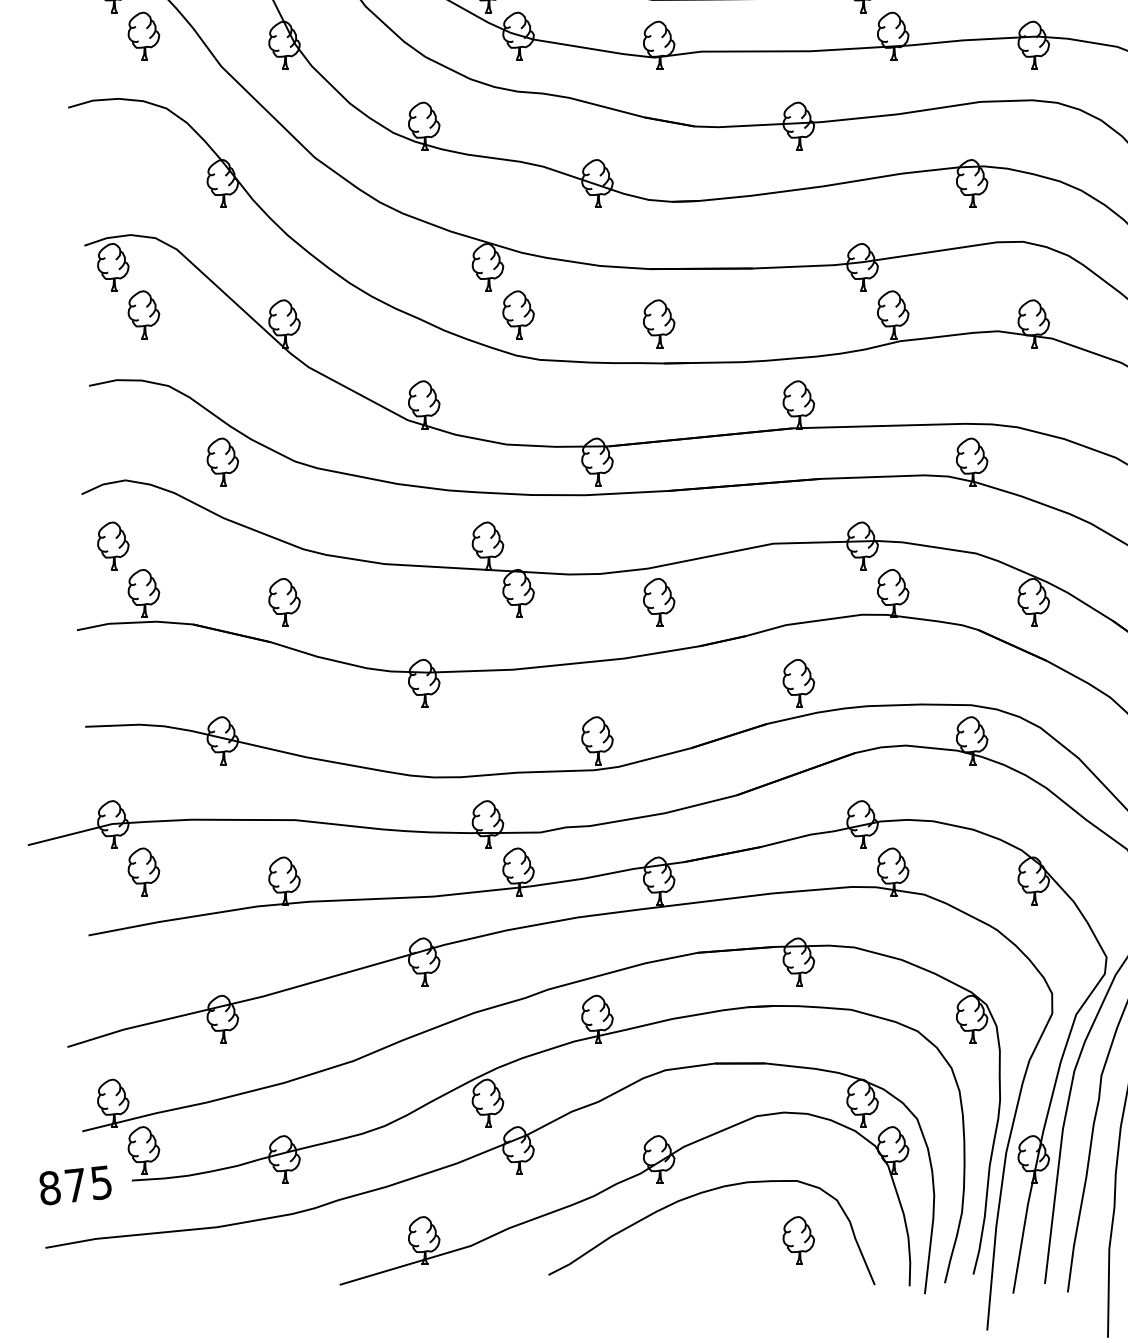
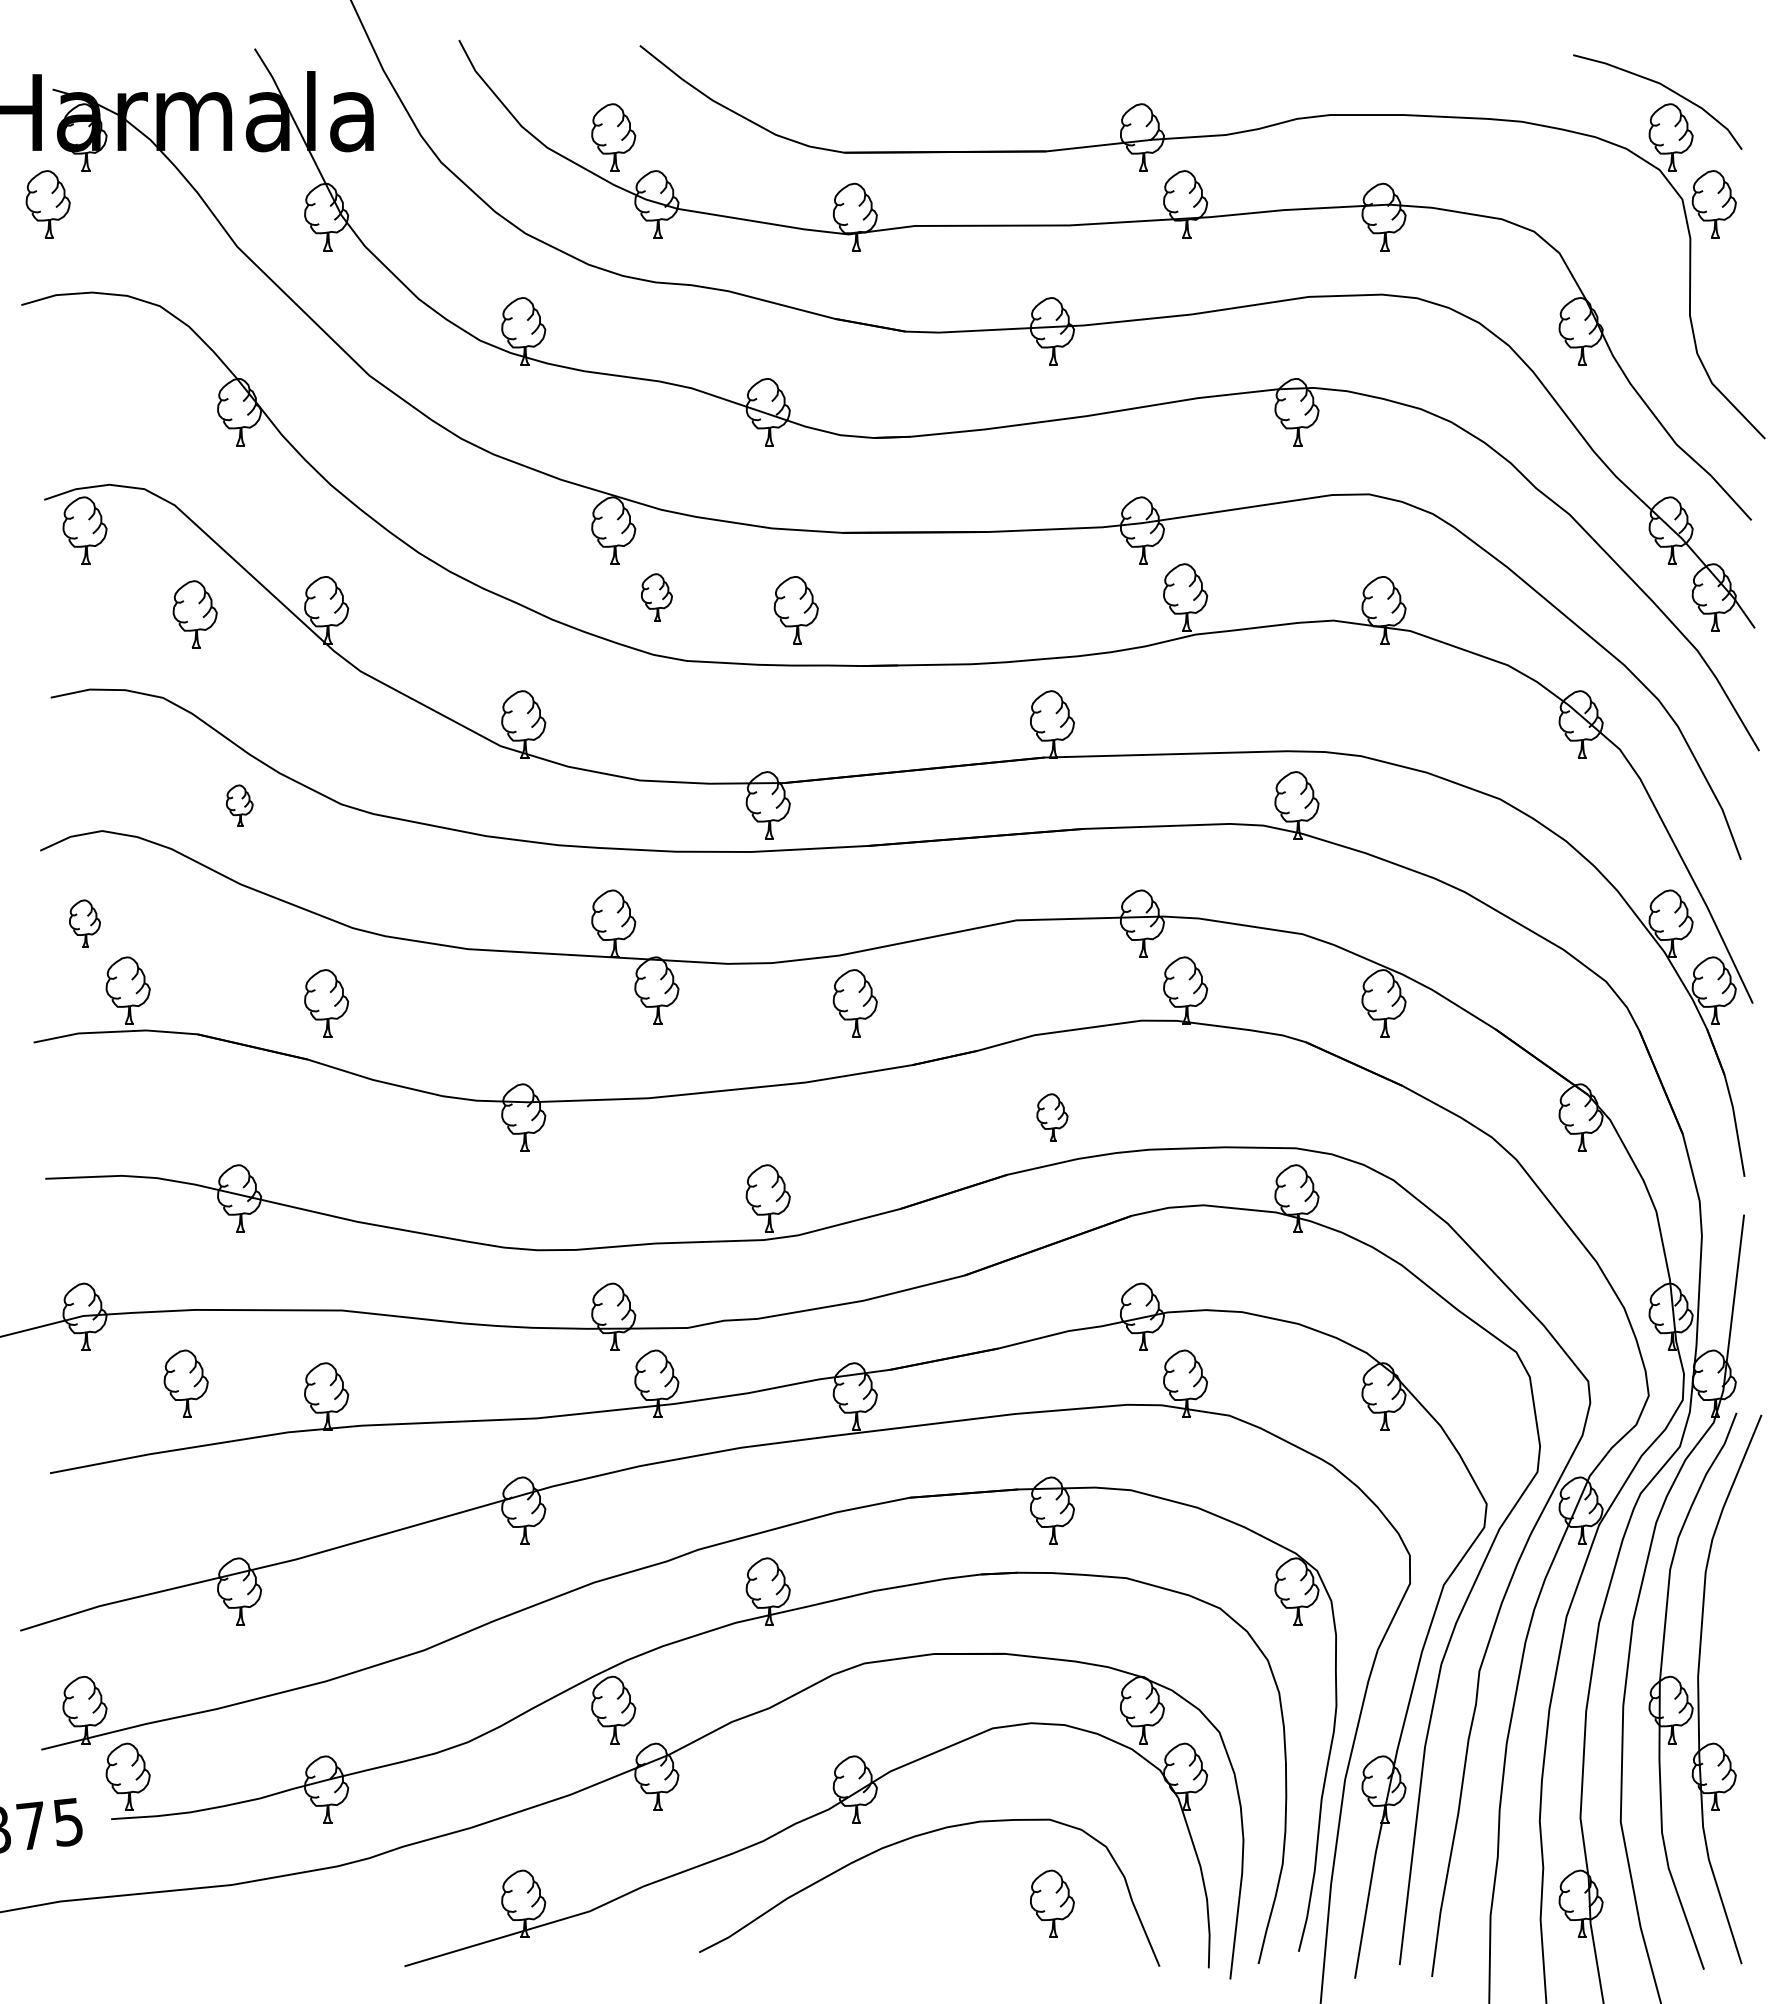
part: (143, 36) -> (47, 204), moved
part: (143, 314) -> (194, 614), moved
part: (518, 314) -> (656, 597), size x0.7
part: (658, 324) -> (795, 610), moved
part: (222, 462) -> (239, 805), size x0.6
part: (112, 545) -> (84, 923), size x0.7
part: (798, 683) -> (1052, 1117), size x0.7
part: (143, 871) -> (185, 1383), moved

